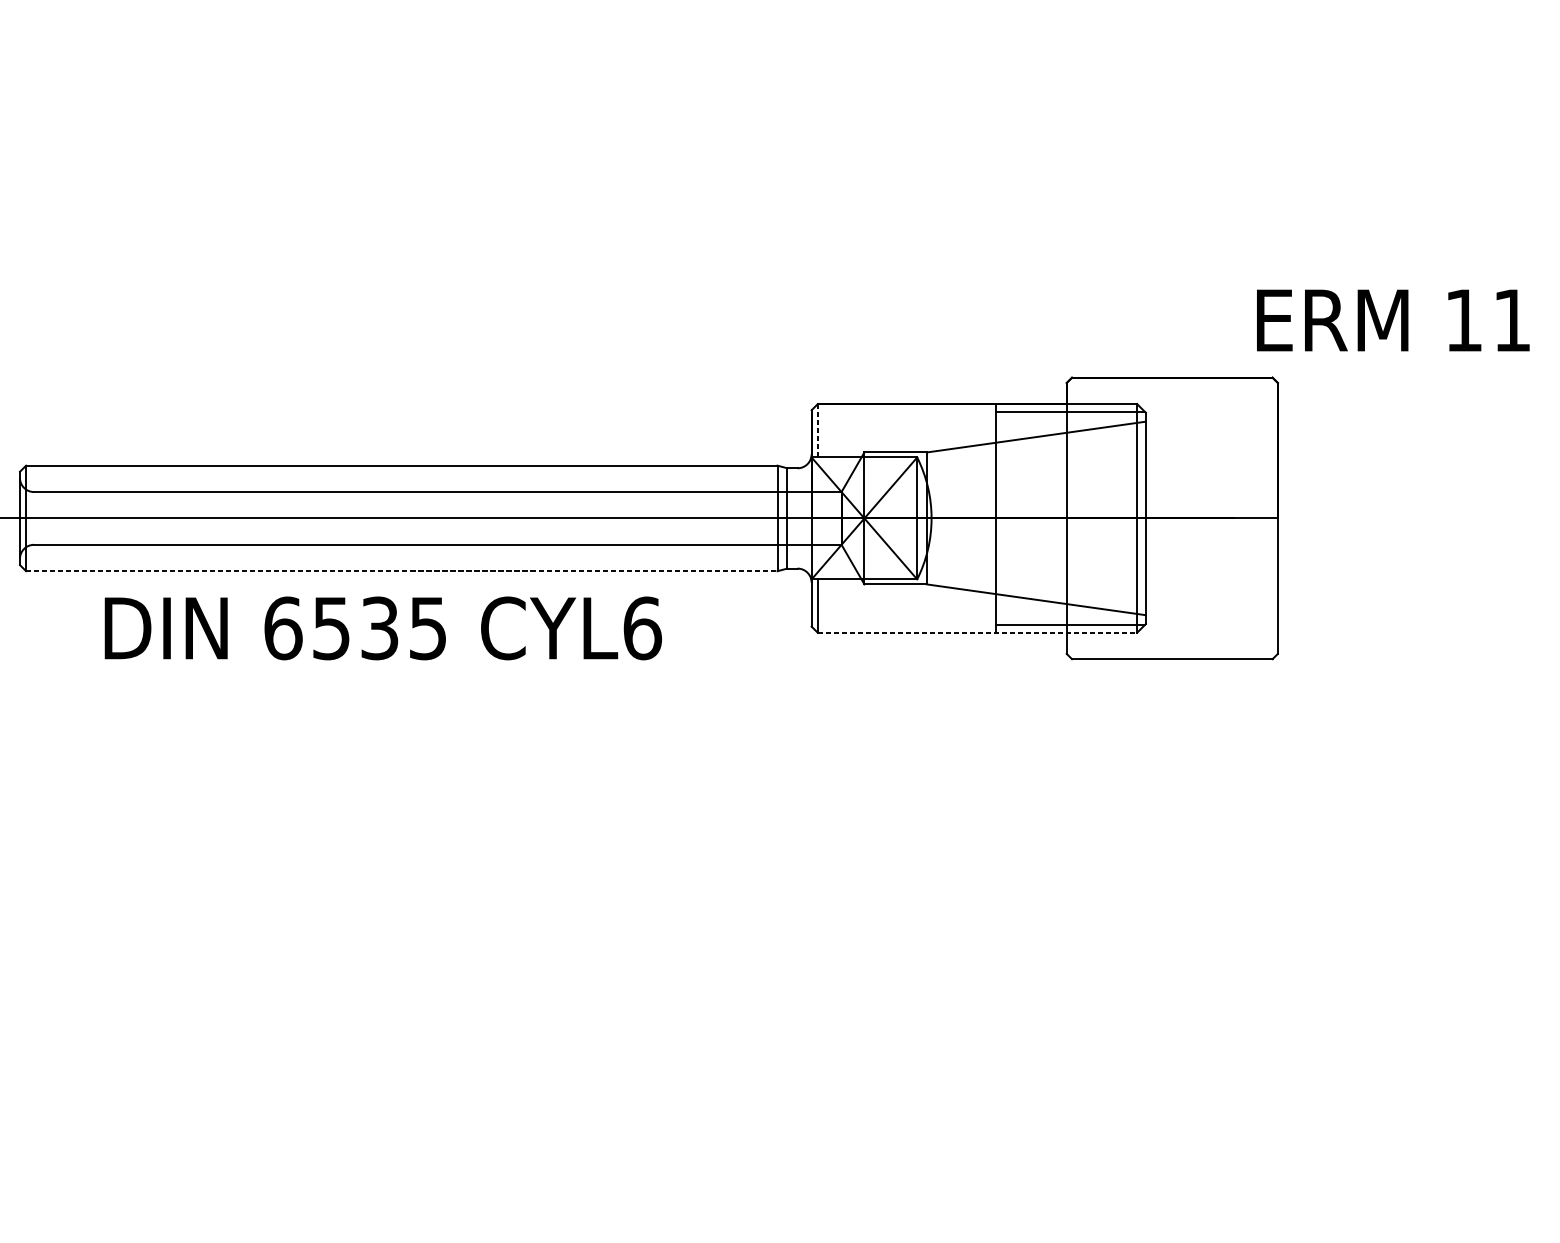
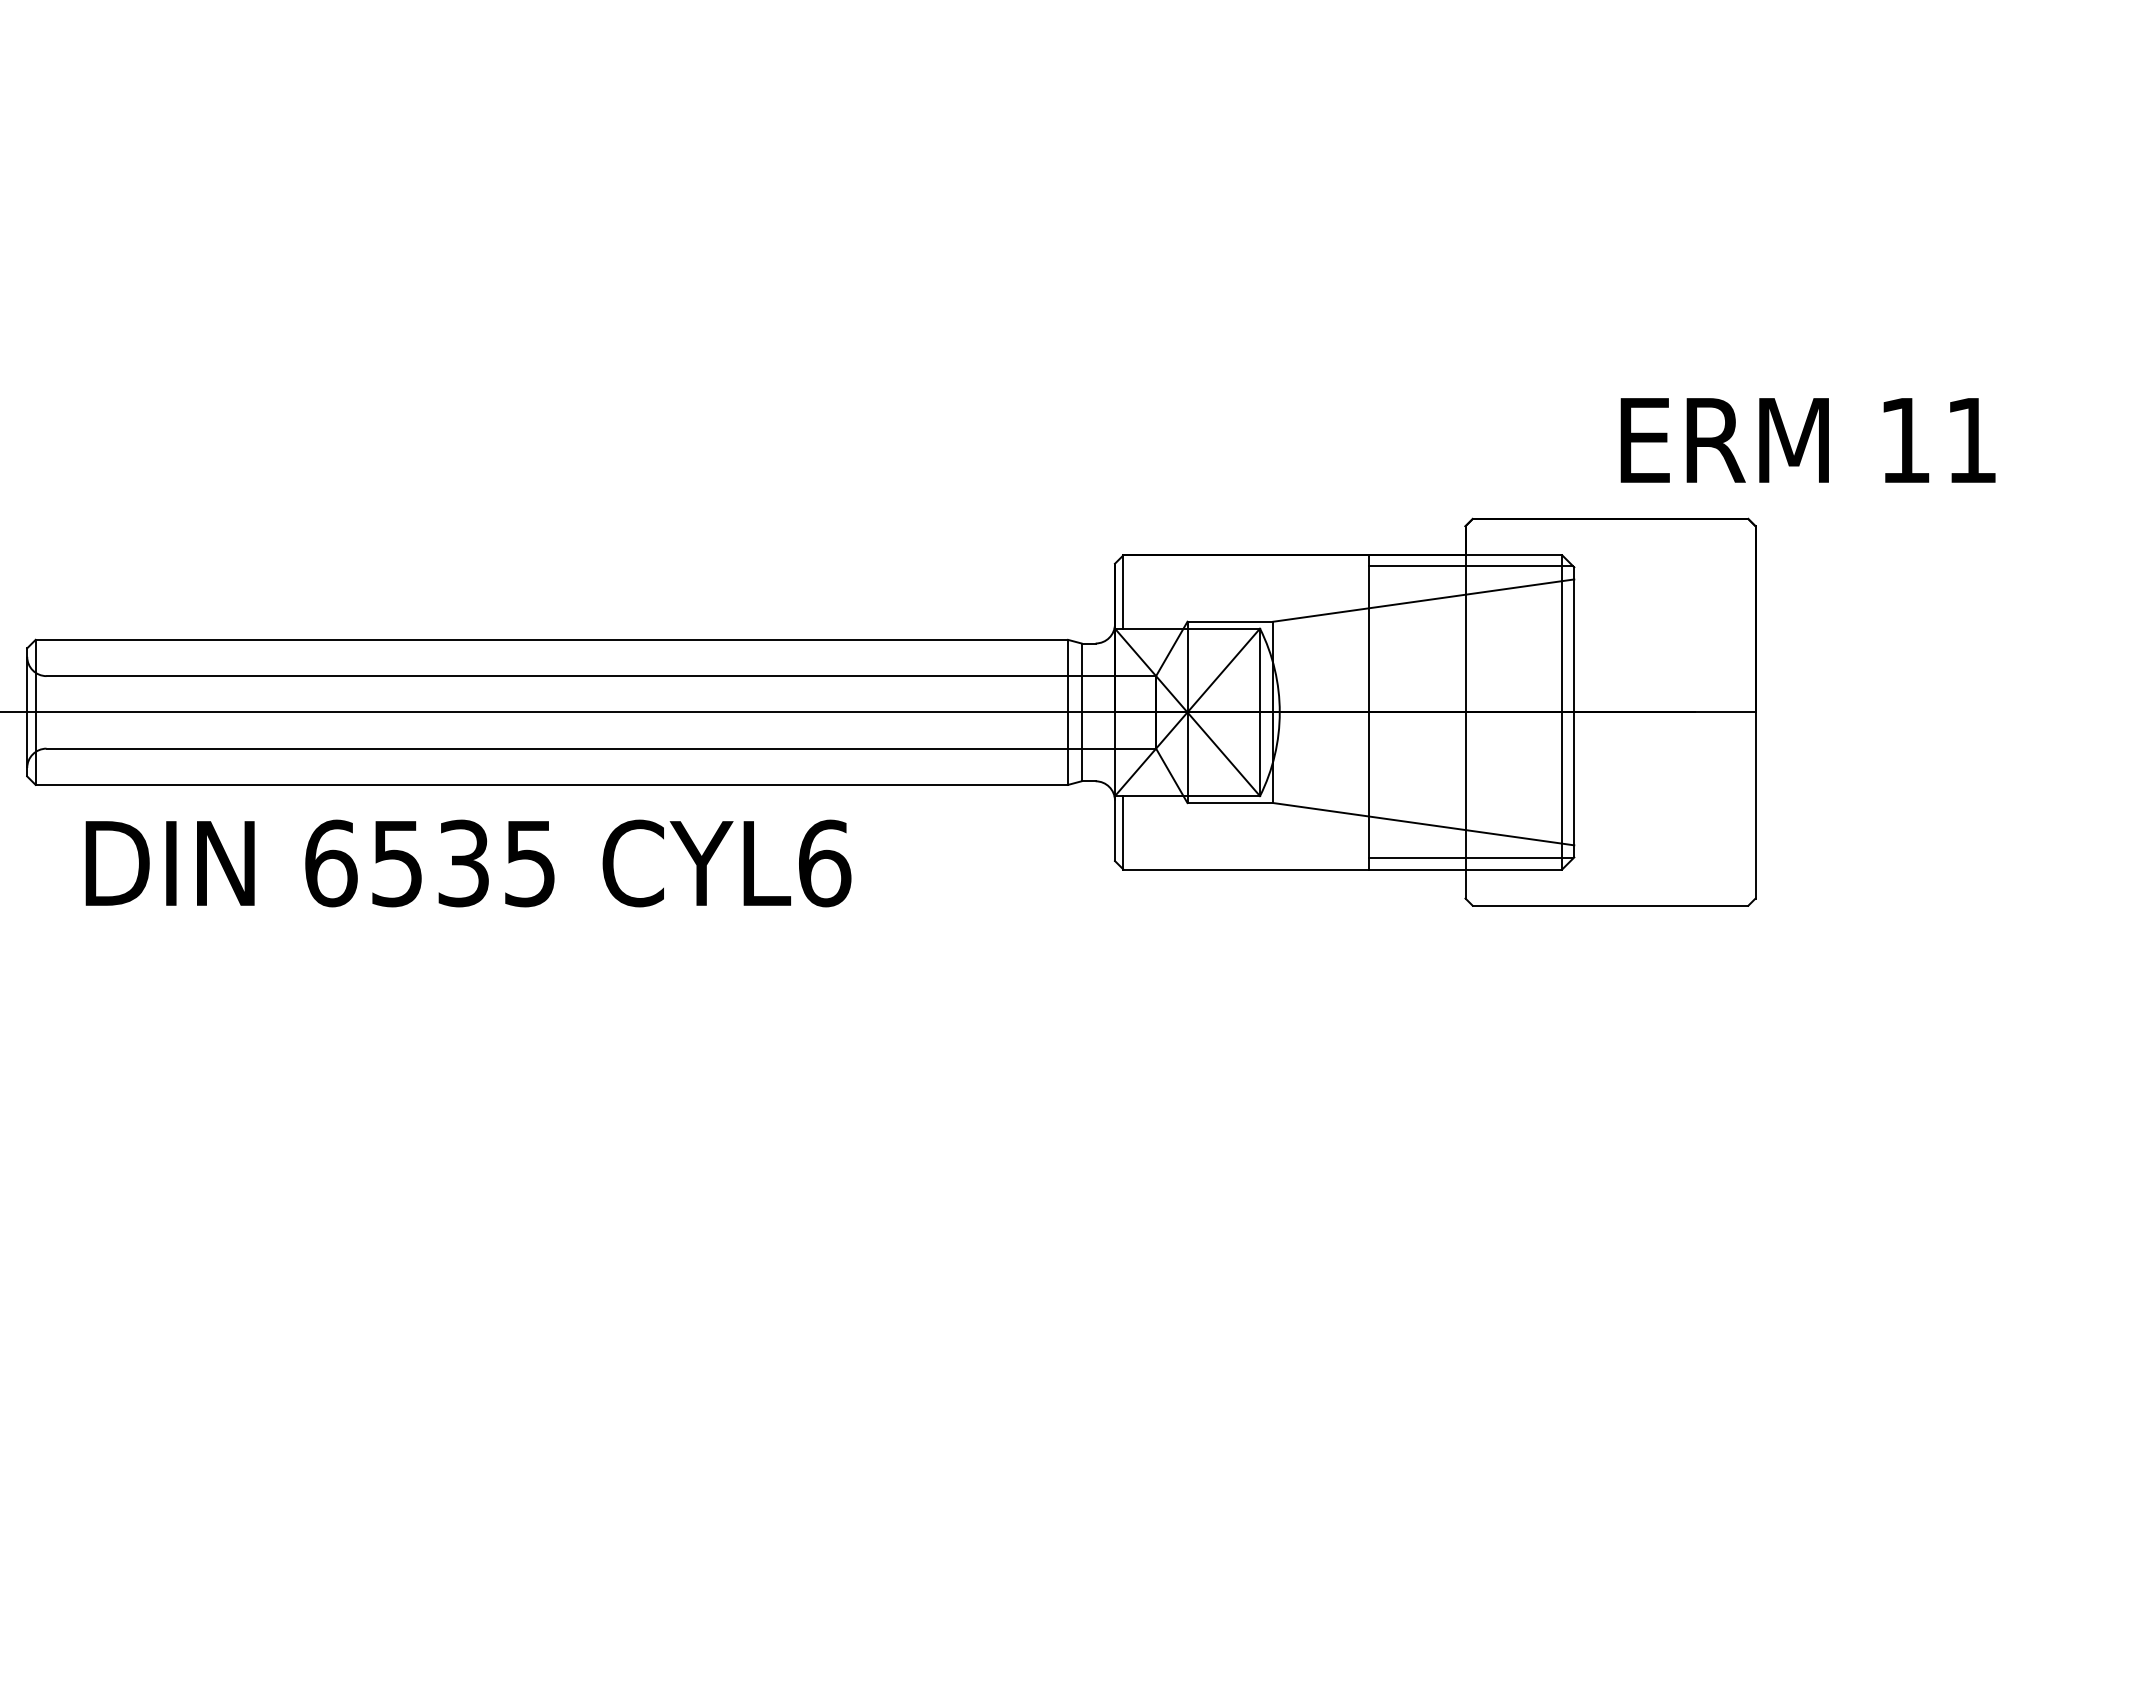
text: (1392, 320) -> (1807, 440), moved
line: (817, 430) -> (1123, 591), dashed -> solid
line: (402, 570) -> (552, 784), dashed -> solid
text: (383, 628) -> (468, 863), moved
line: (977, 632) -> (1343, 869), dashed -> solid

